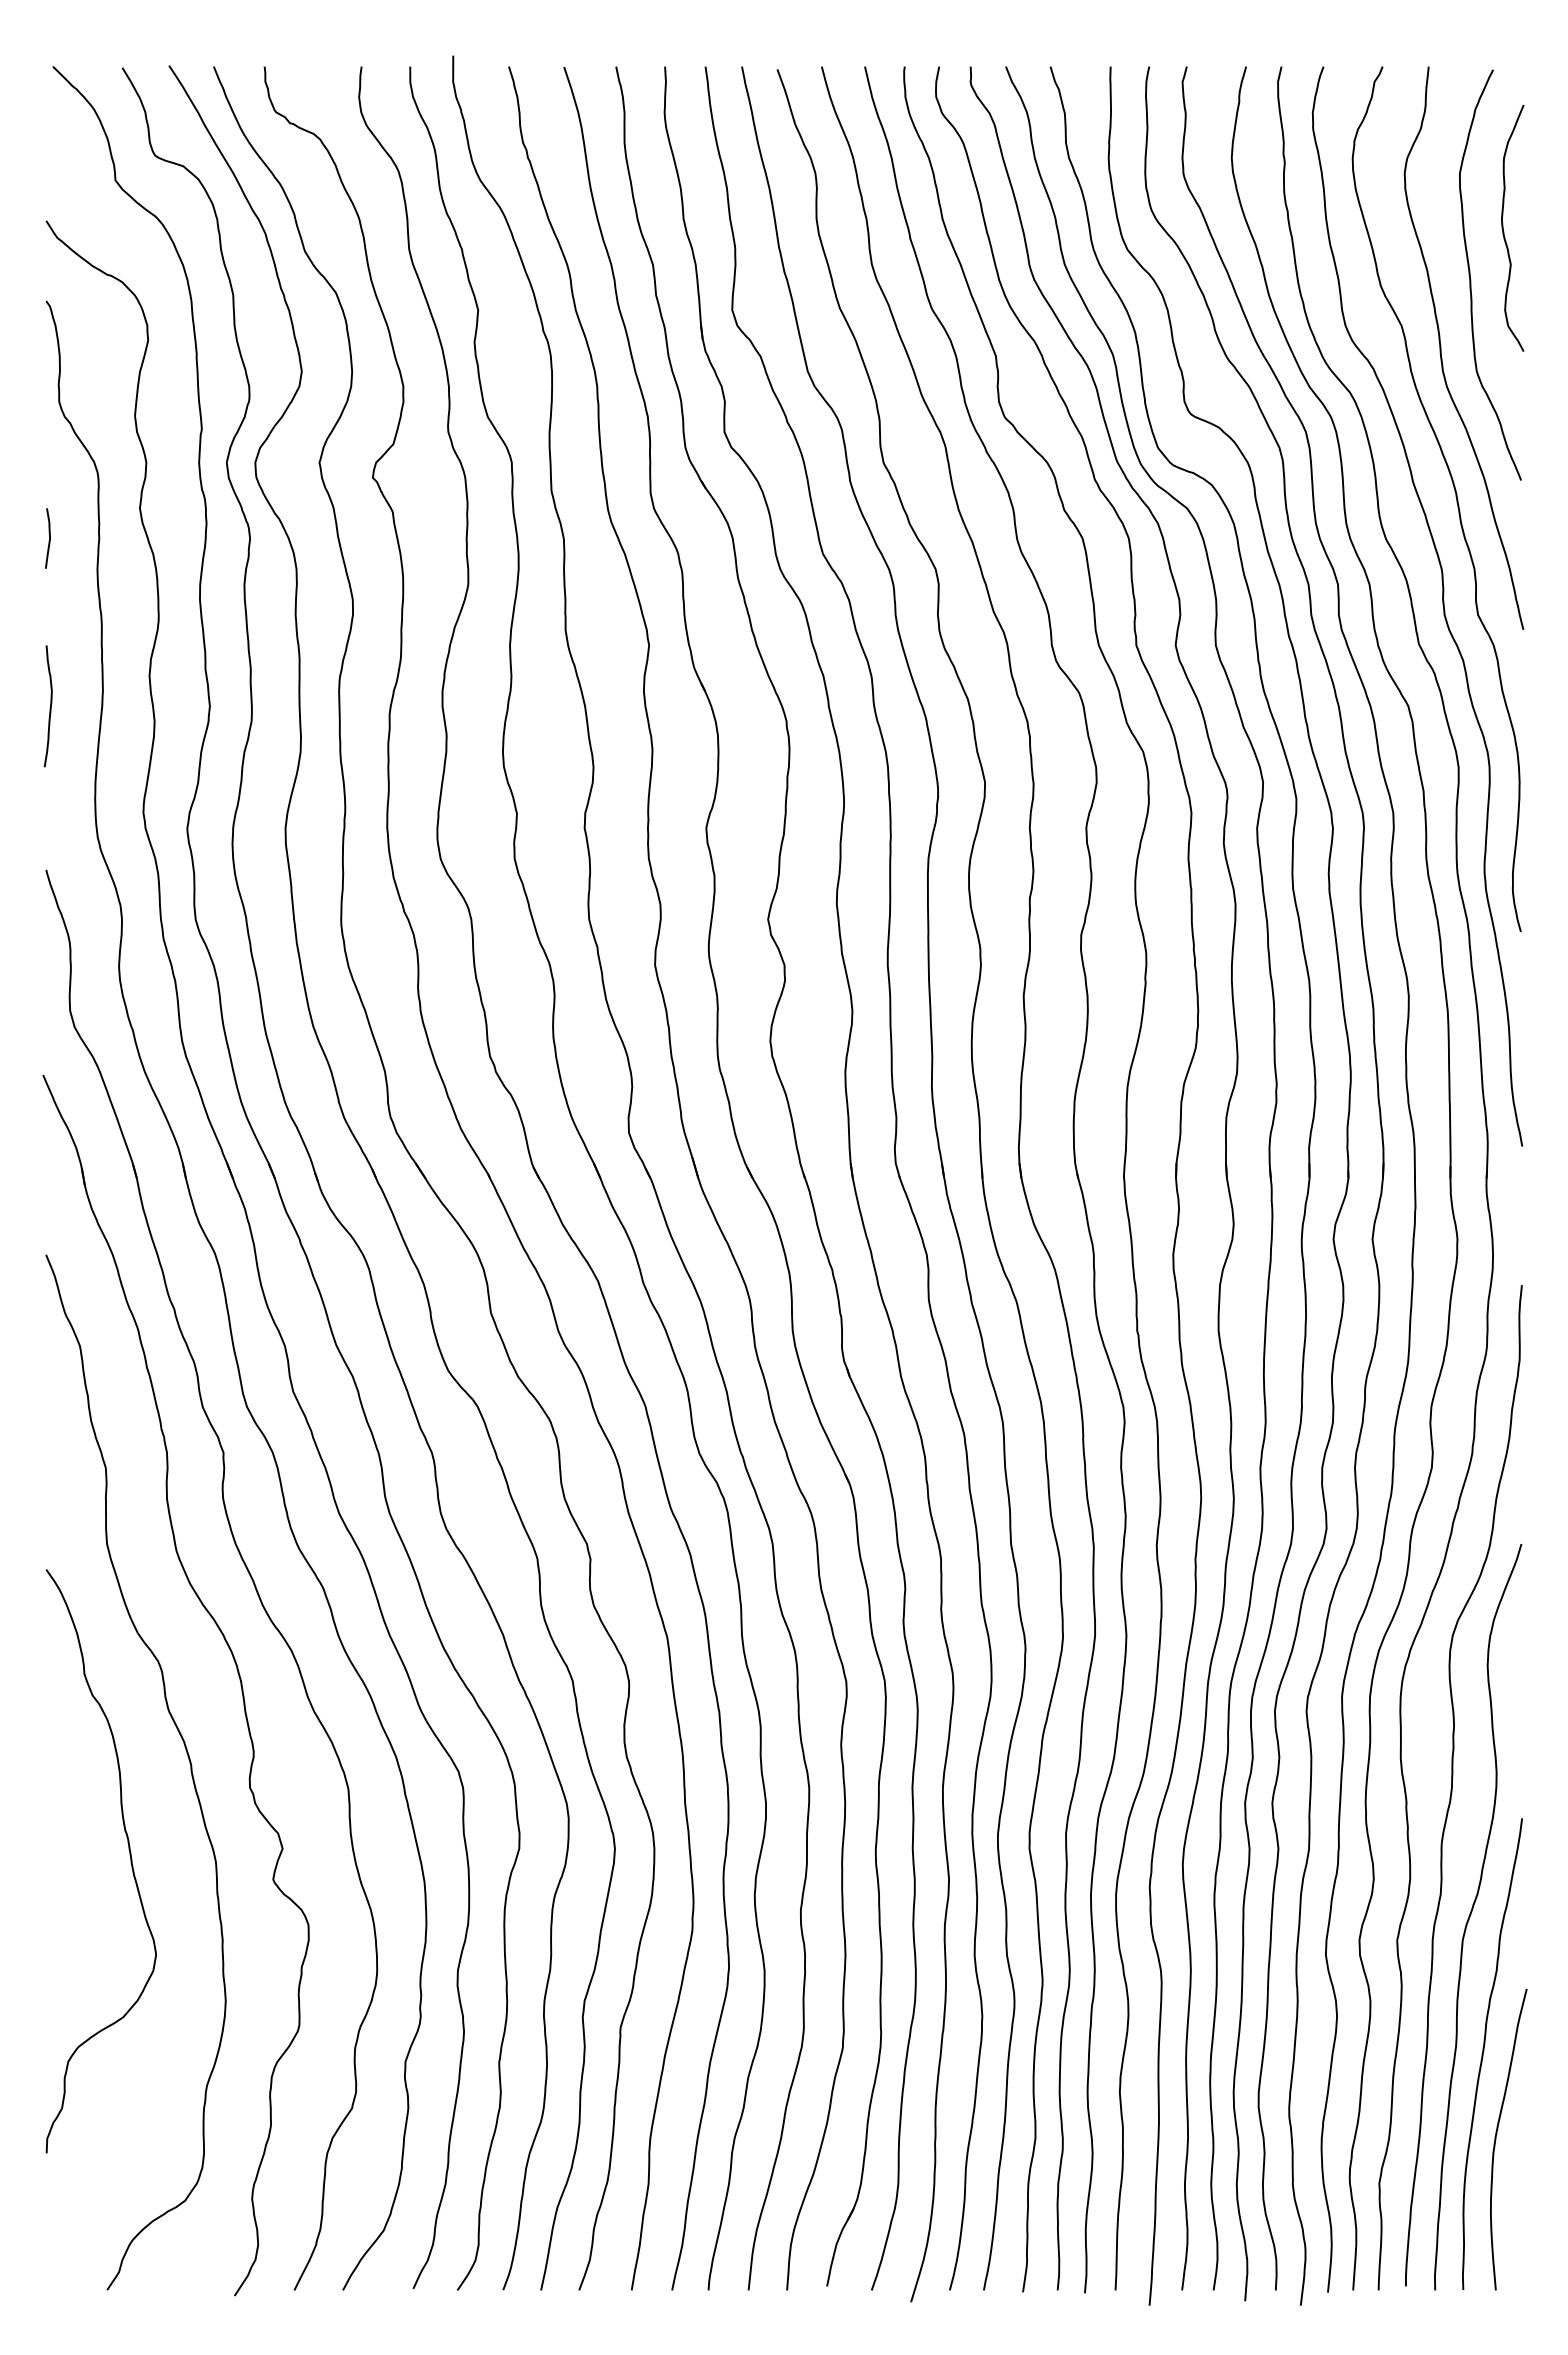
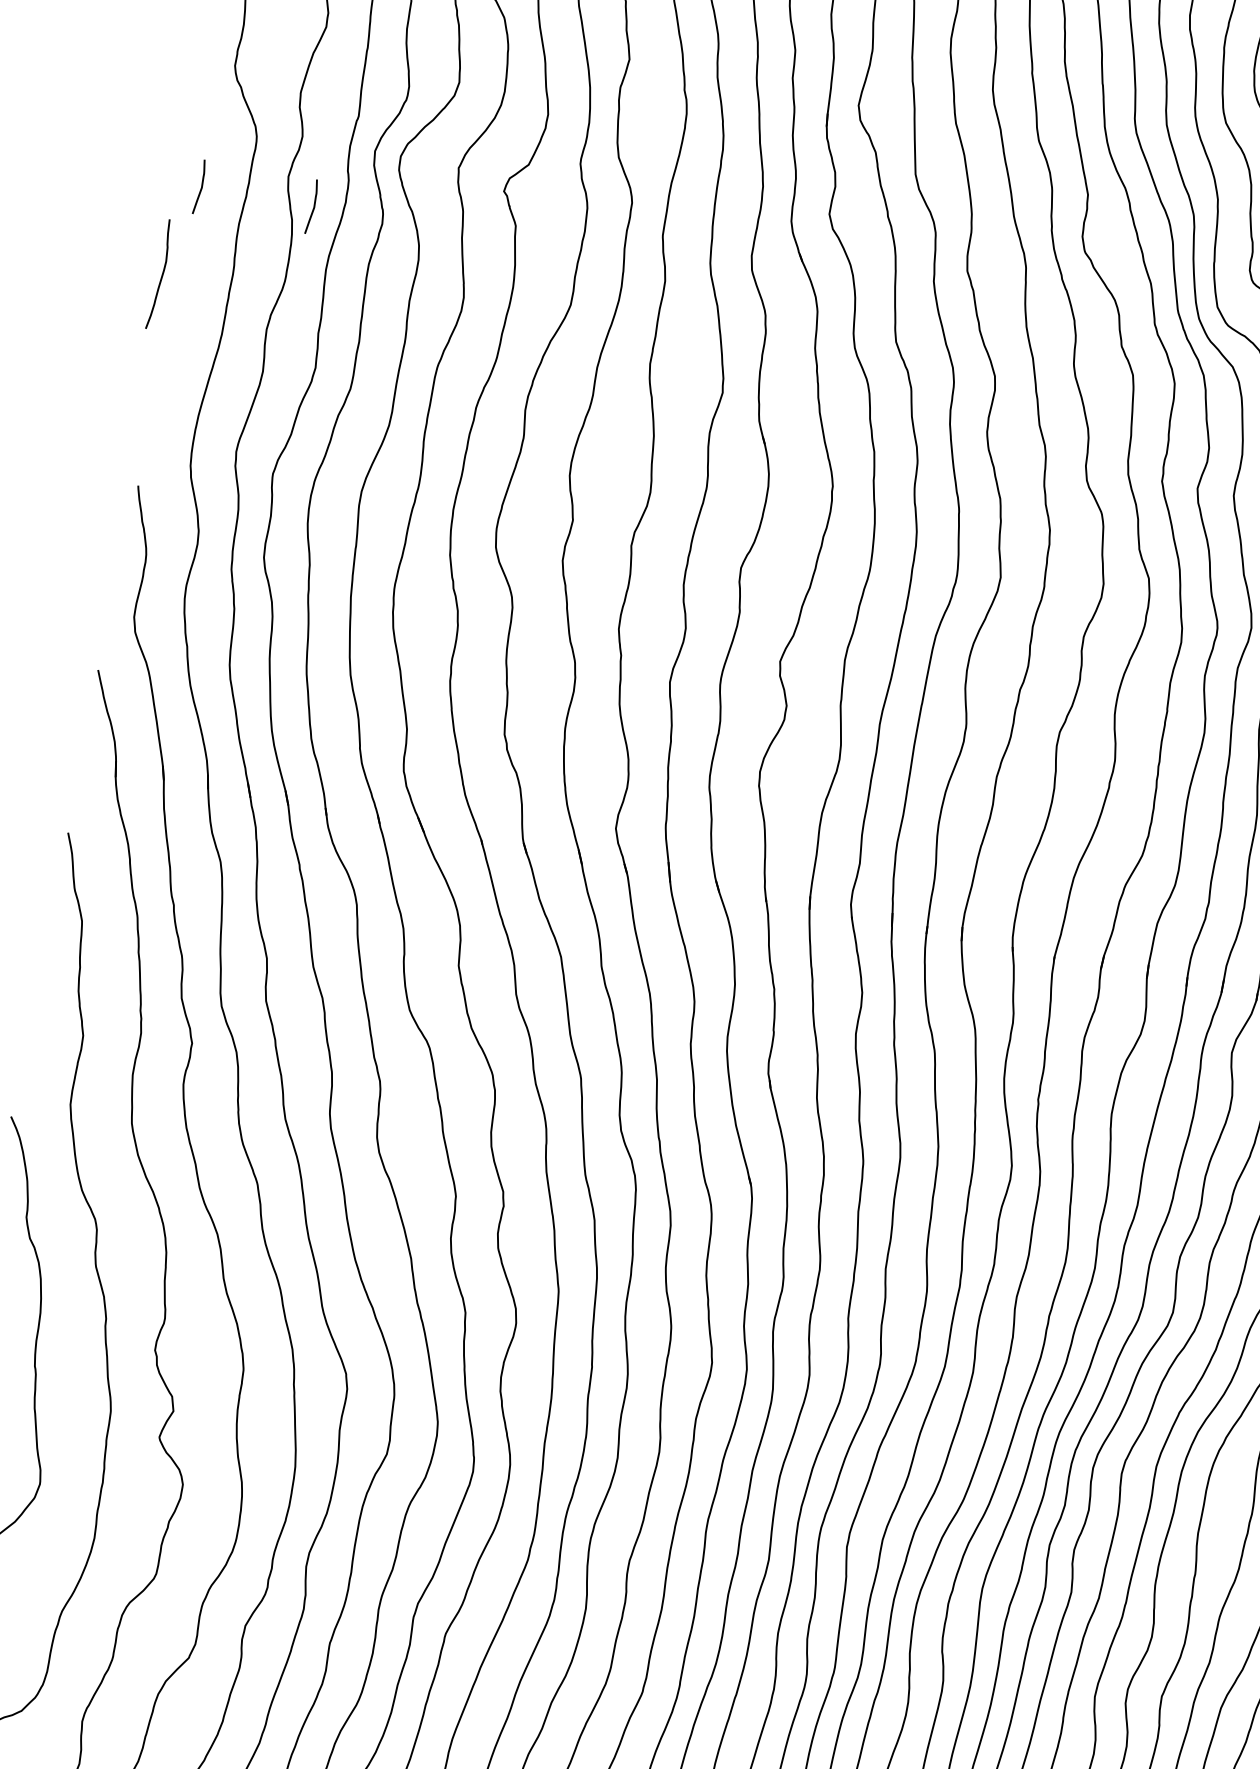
curve: (173, 535) -> (313, 207), added
curve: (49, 708) -> (160, 276), moved

